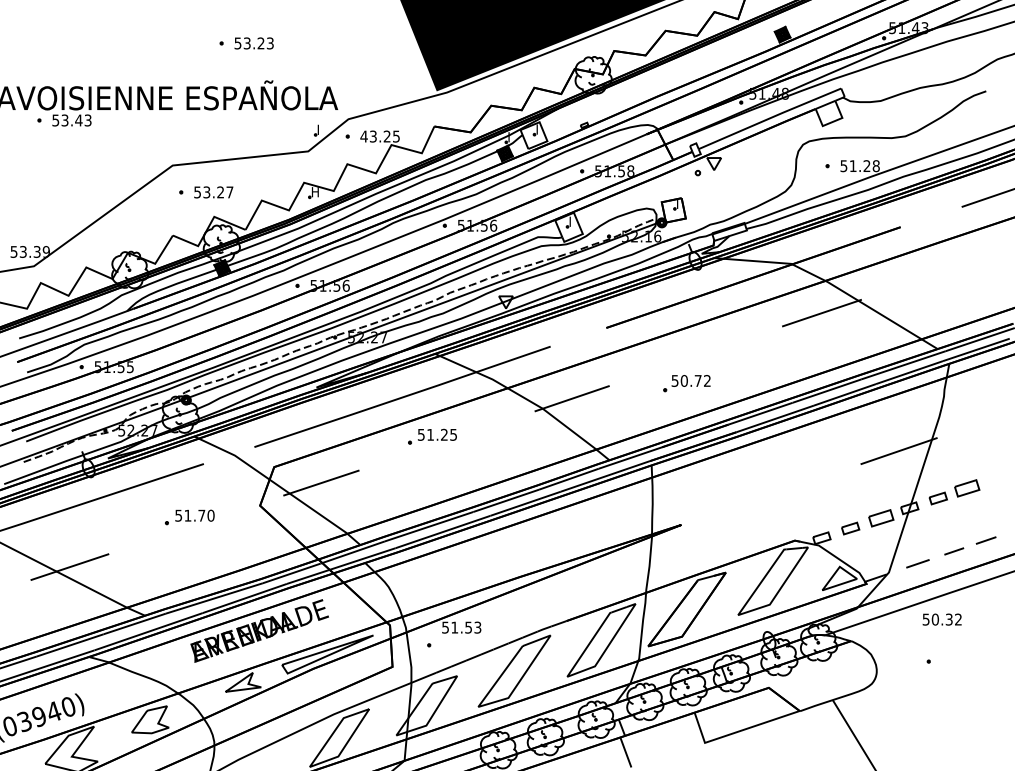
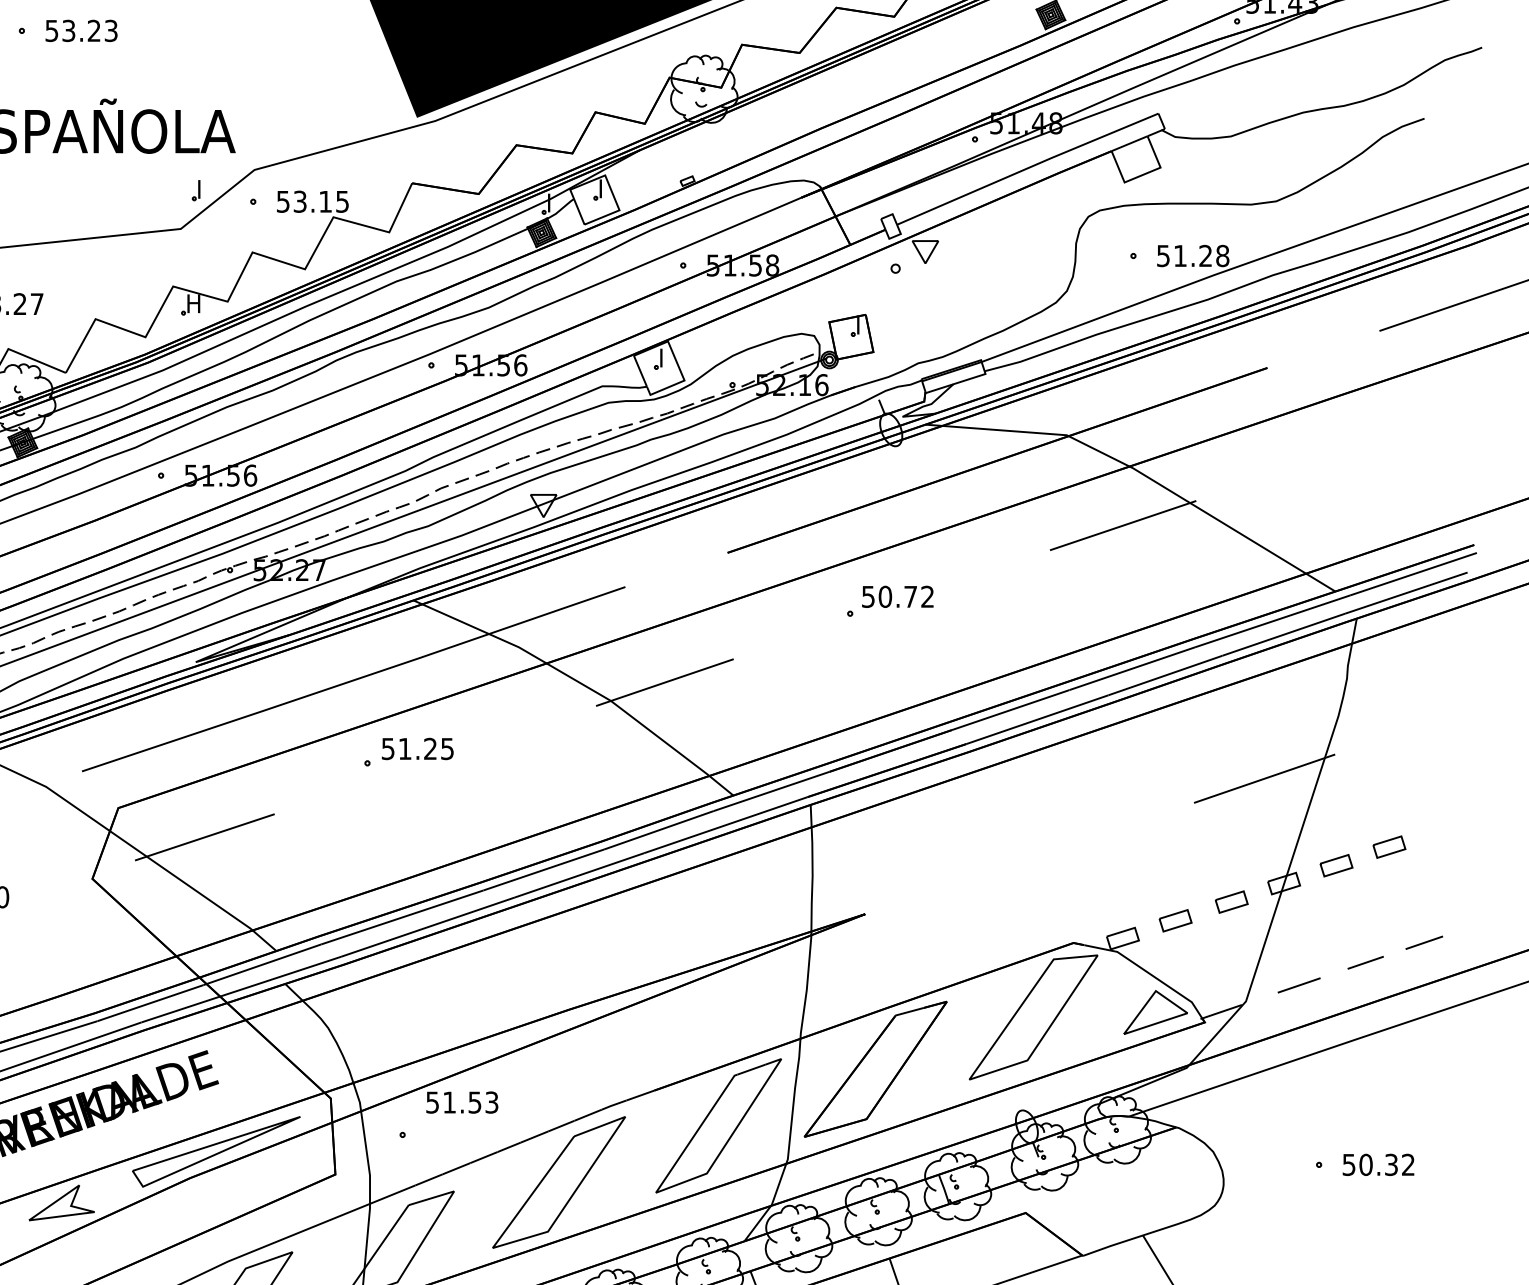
text: (375, 136) -> (304, 201), 43.25 -> 53.15
part: (686, 383) -> (889, 601), moved
part: (966, 488) -> (1388, 847), size x0.71
part: (880, 518) -> (1230, 902), size x0.71
text: (941, 619) -> (1377, 1164), moved

